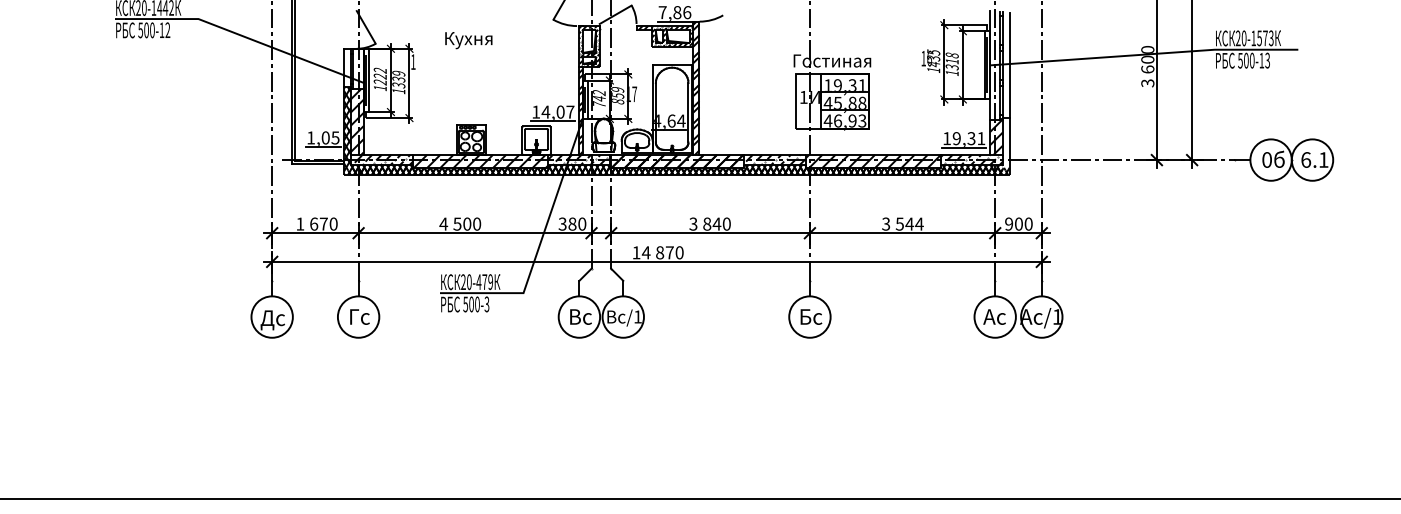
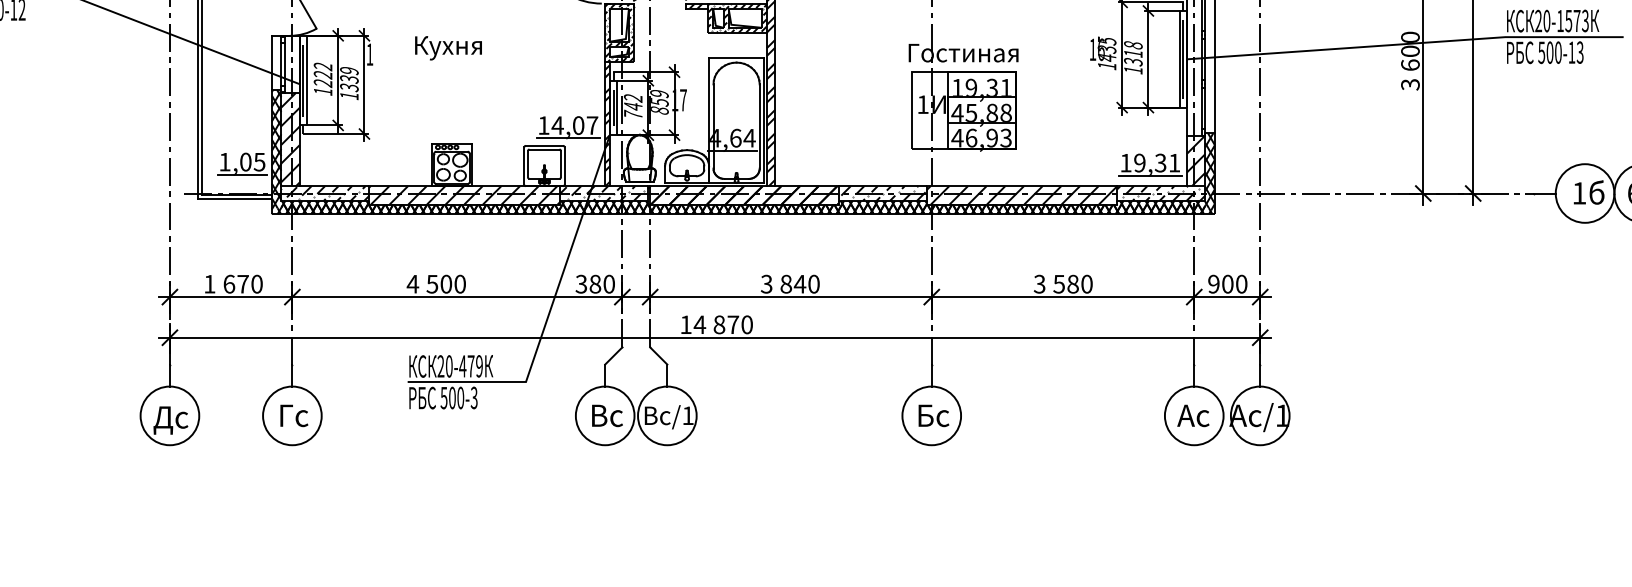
text: (468, 40) -> (448, 48), moved
hatch: (1005, 142) -> (1208, 168), added
text: (1266, 159) -> (1578, 192), 0 -> 1
text: (914, 223) -> (1079, 283), 544 -> 580

